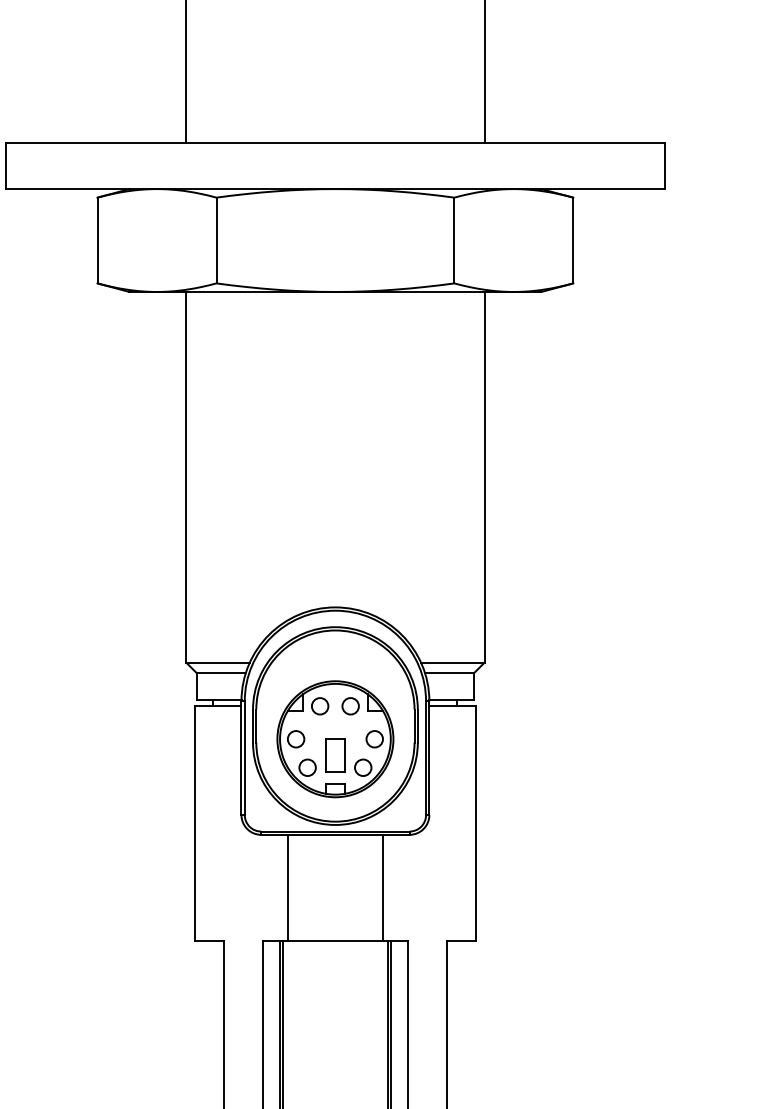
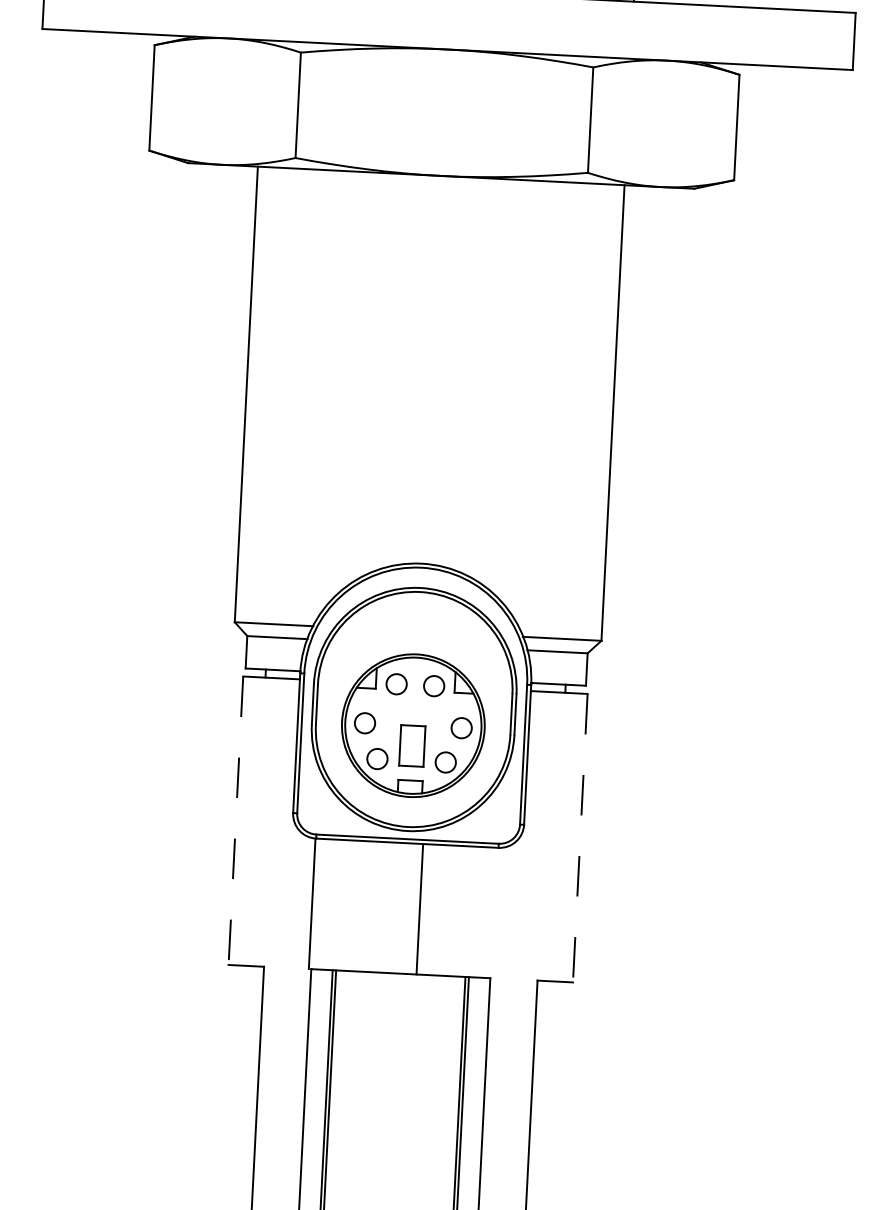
line: (195, 824) -> (236, 821), solid -> dashed
line: (475, 824) -> (580, 839), solid -> dashed
line: (287, 887) -> (312, 903), moved
line: (383, 887) -> (420, 908), moved

